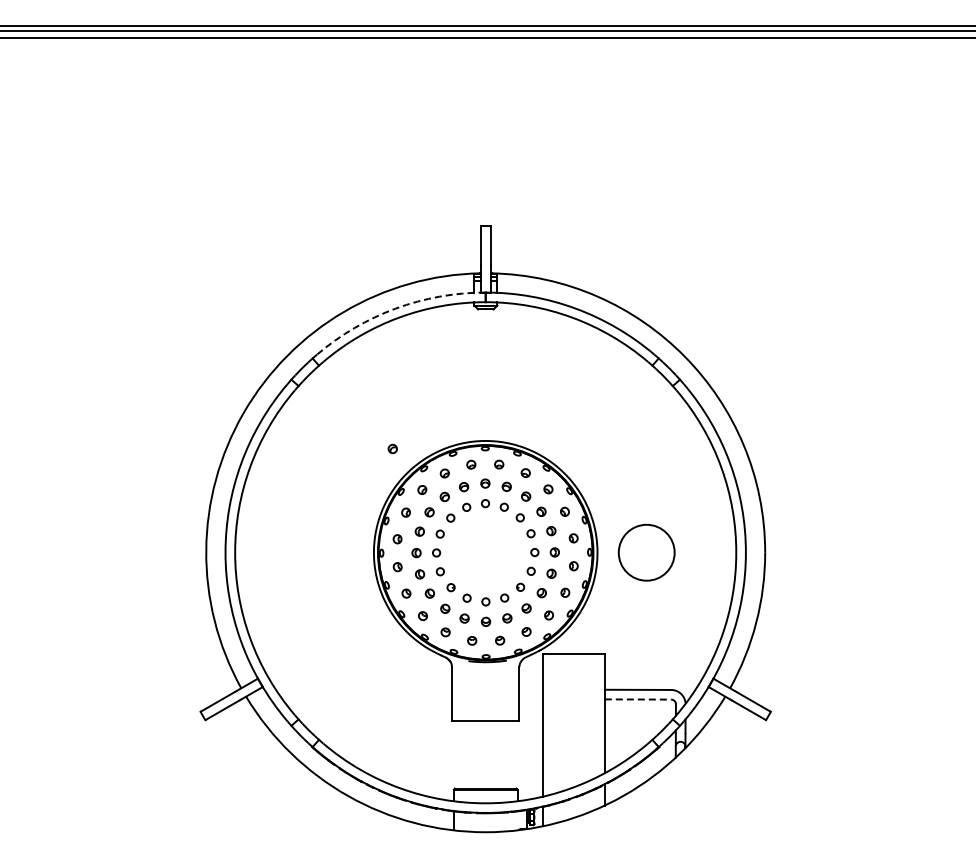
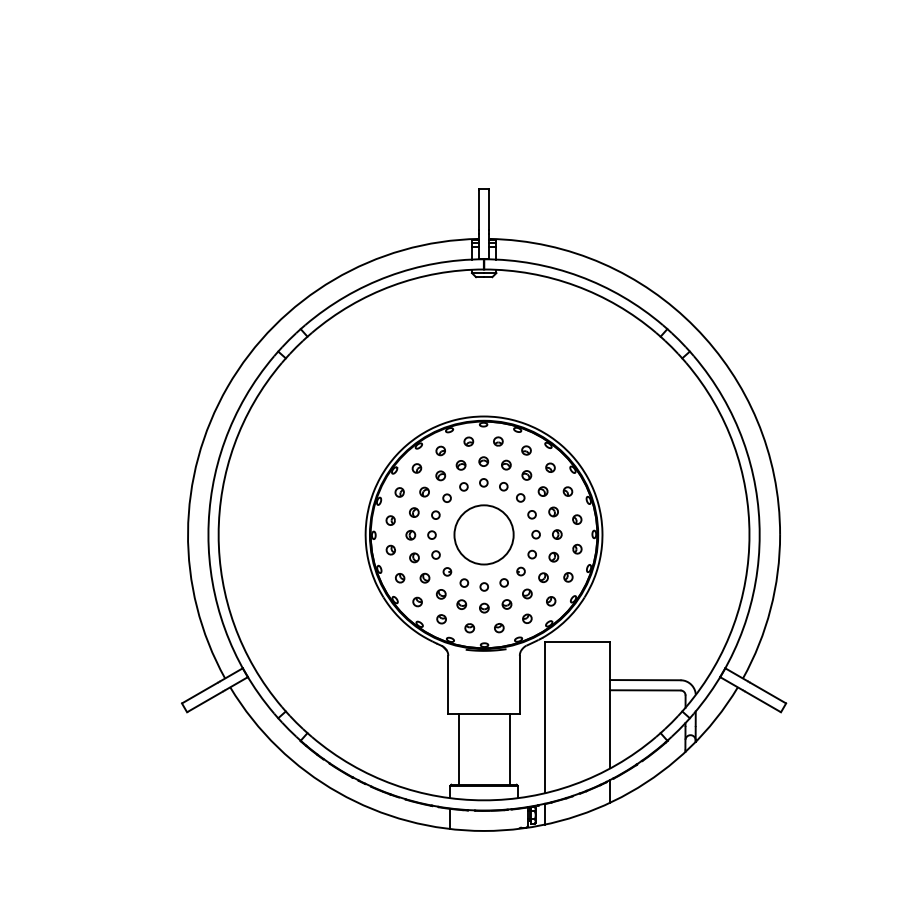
arc: (395, 308) -> (388, 276), dashed -> solid
part: (392, 448) -> (385, 424), removed
circle: (646, 552) -> (483, 534), moved
line: (638, 699) -> (645, 690), dashed -> solid
line: (461, 754) -> (458, 748), added
line: (509, 754) -> (509, 748), added

